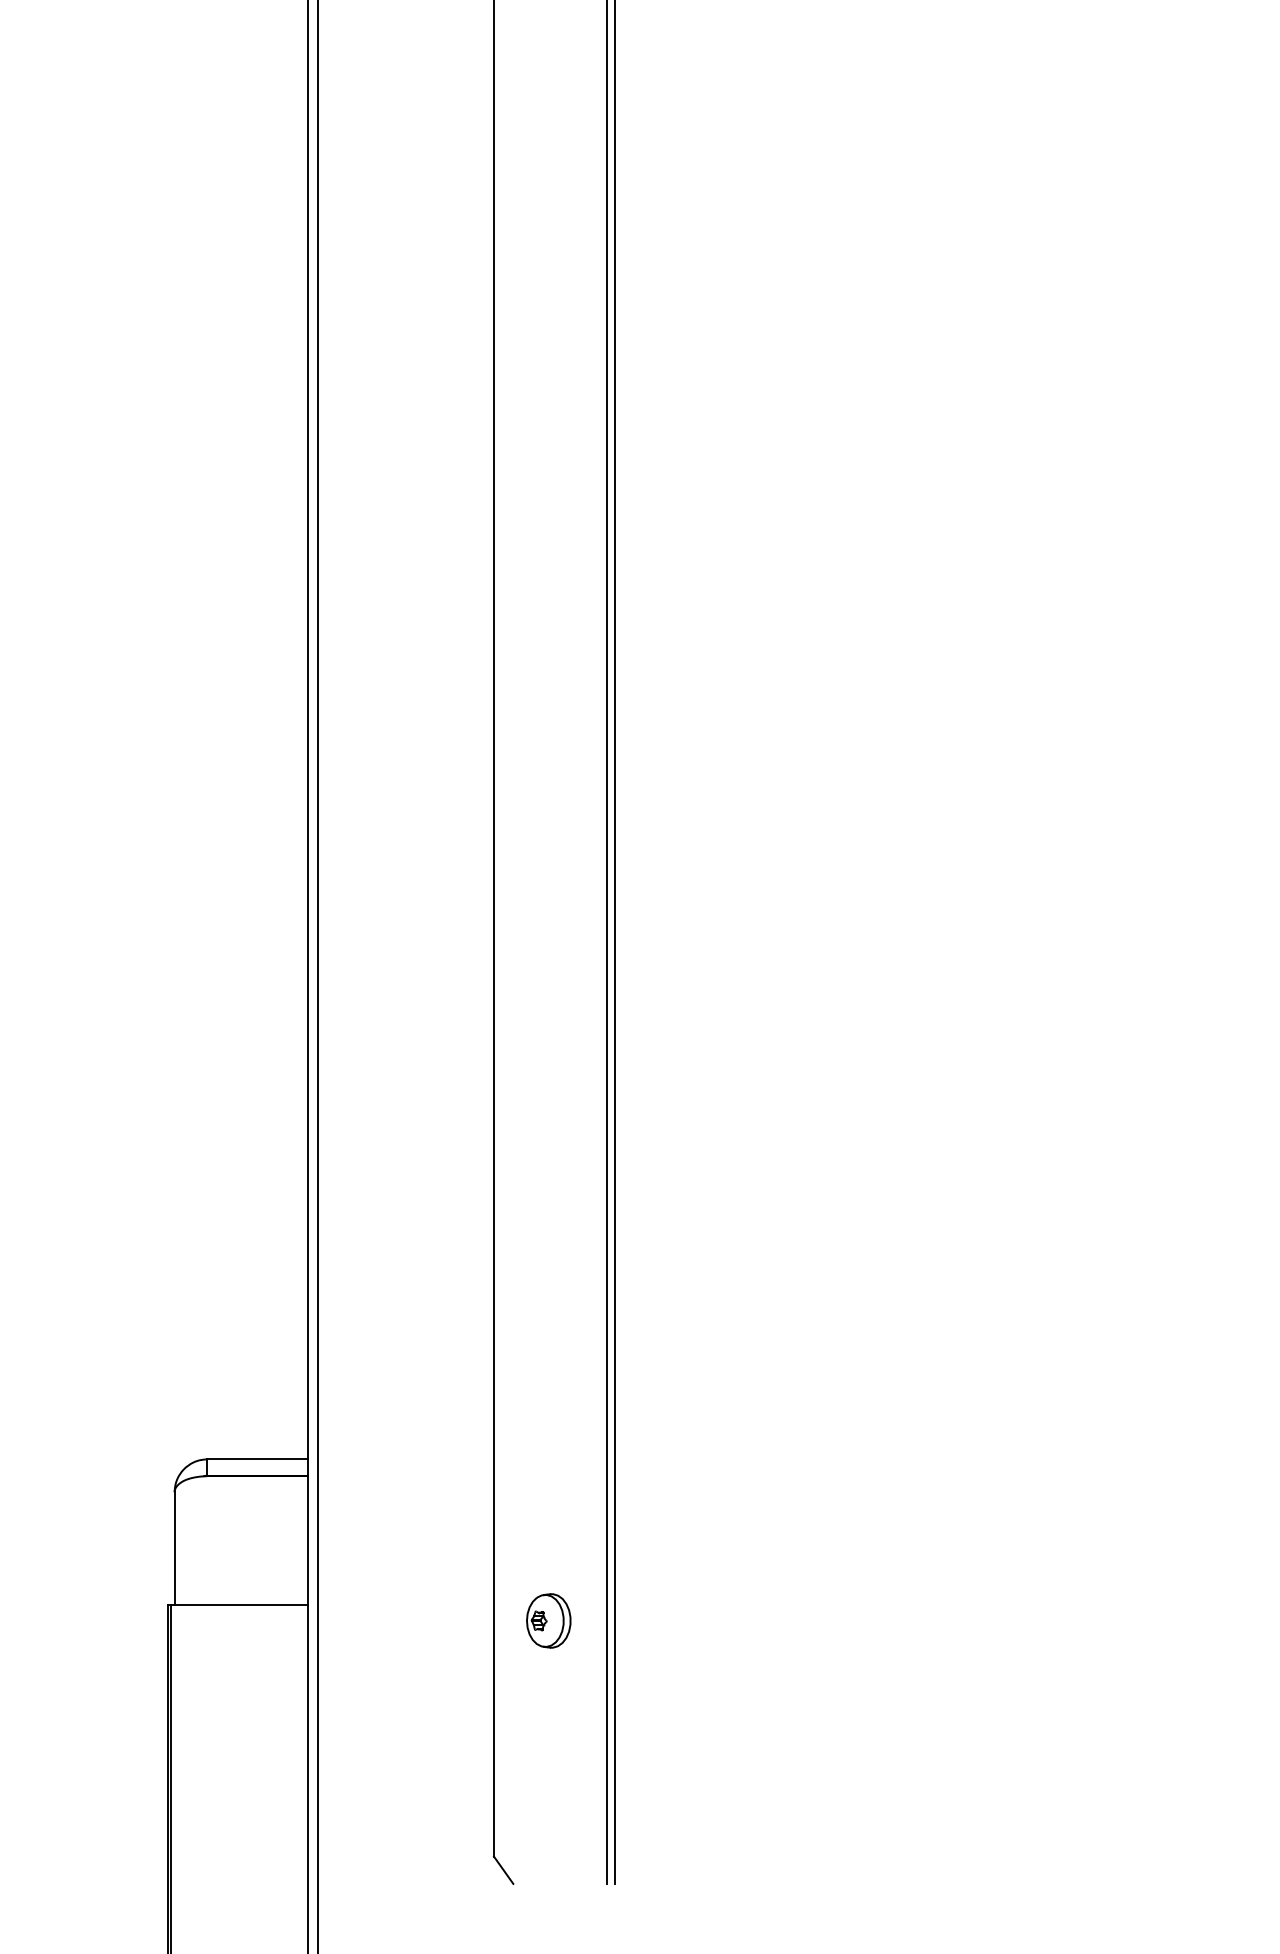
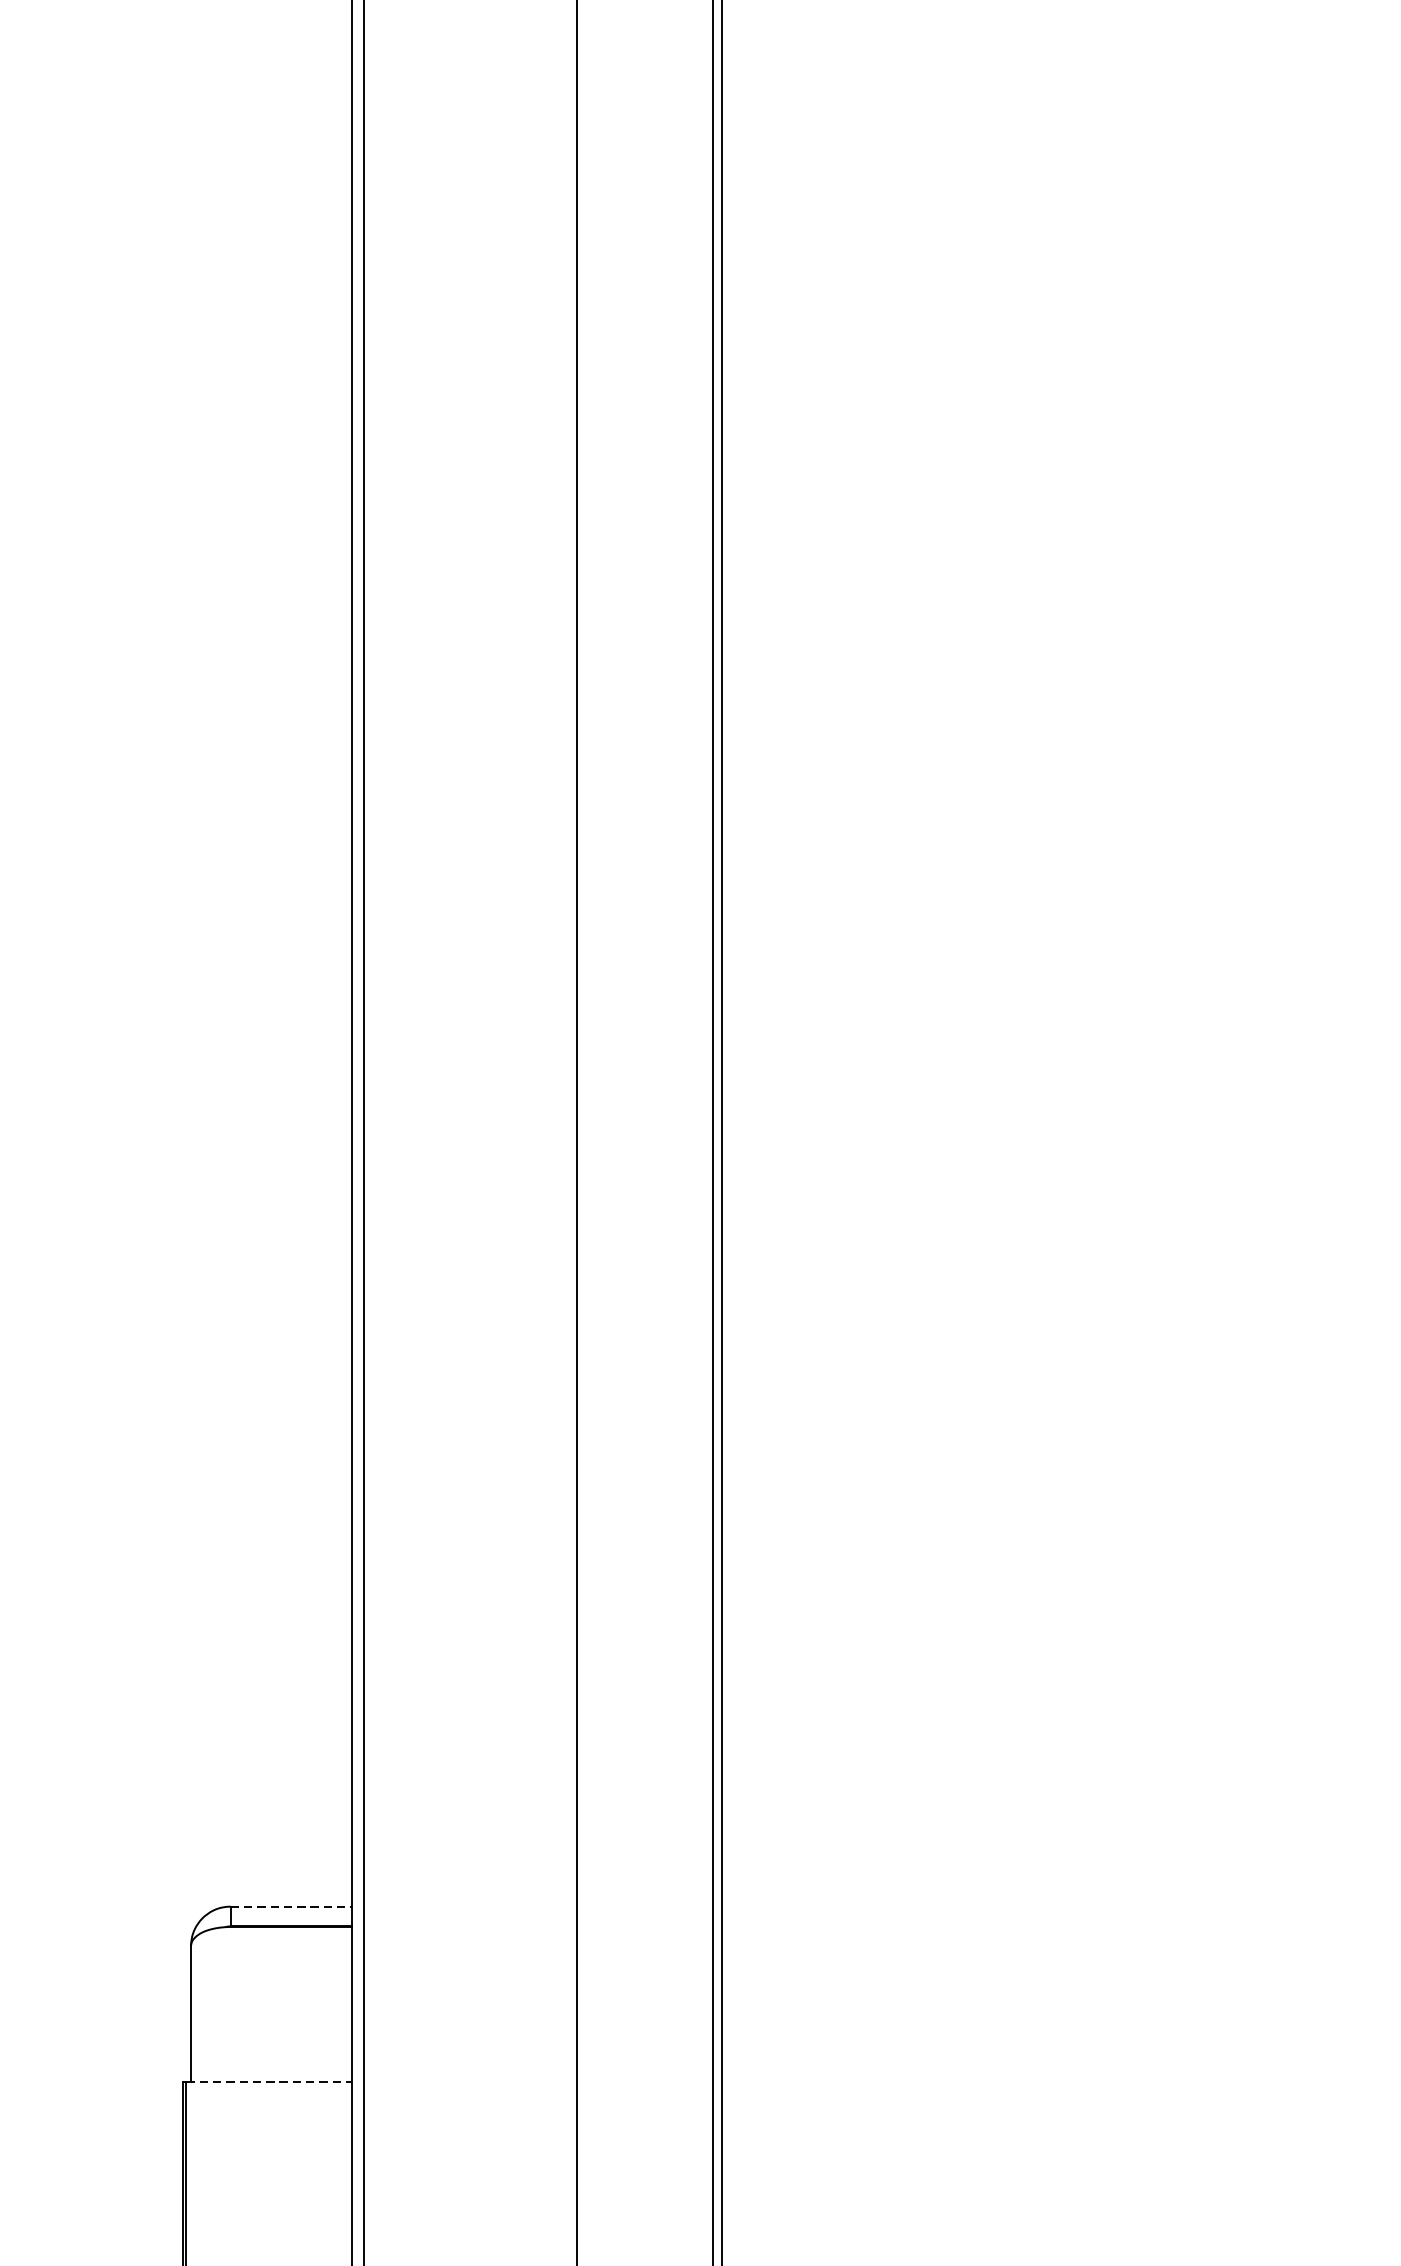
line: (258, 1459) -> (292, 1906), solid -> dashed
line: (239, 1604) -> (269, 2081), solid -> dashed
part: (548, 1620) -> (642, 2101), removed

